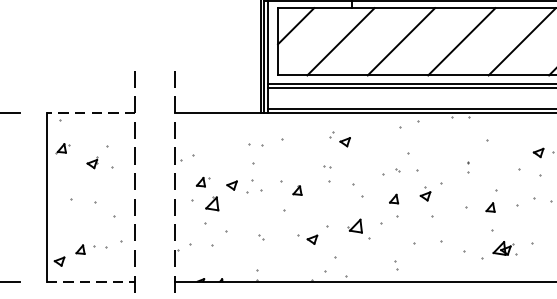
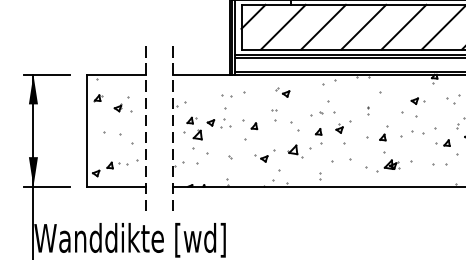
line: (90, 112) -> (116, 74), dashed -> solid
line: (91, 281) -> (117, 186), dashed -> solid

